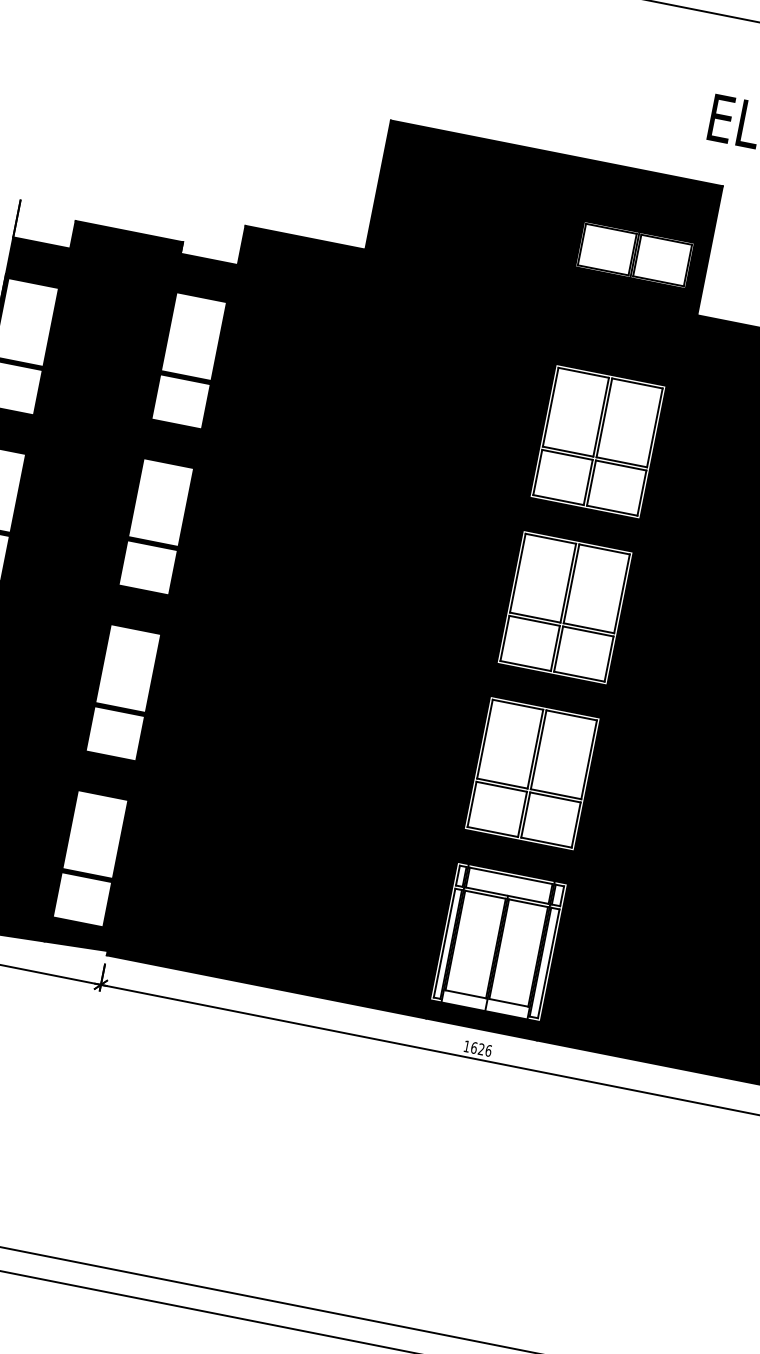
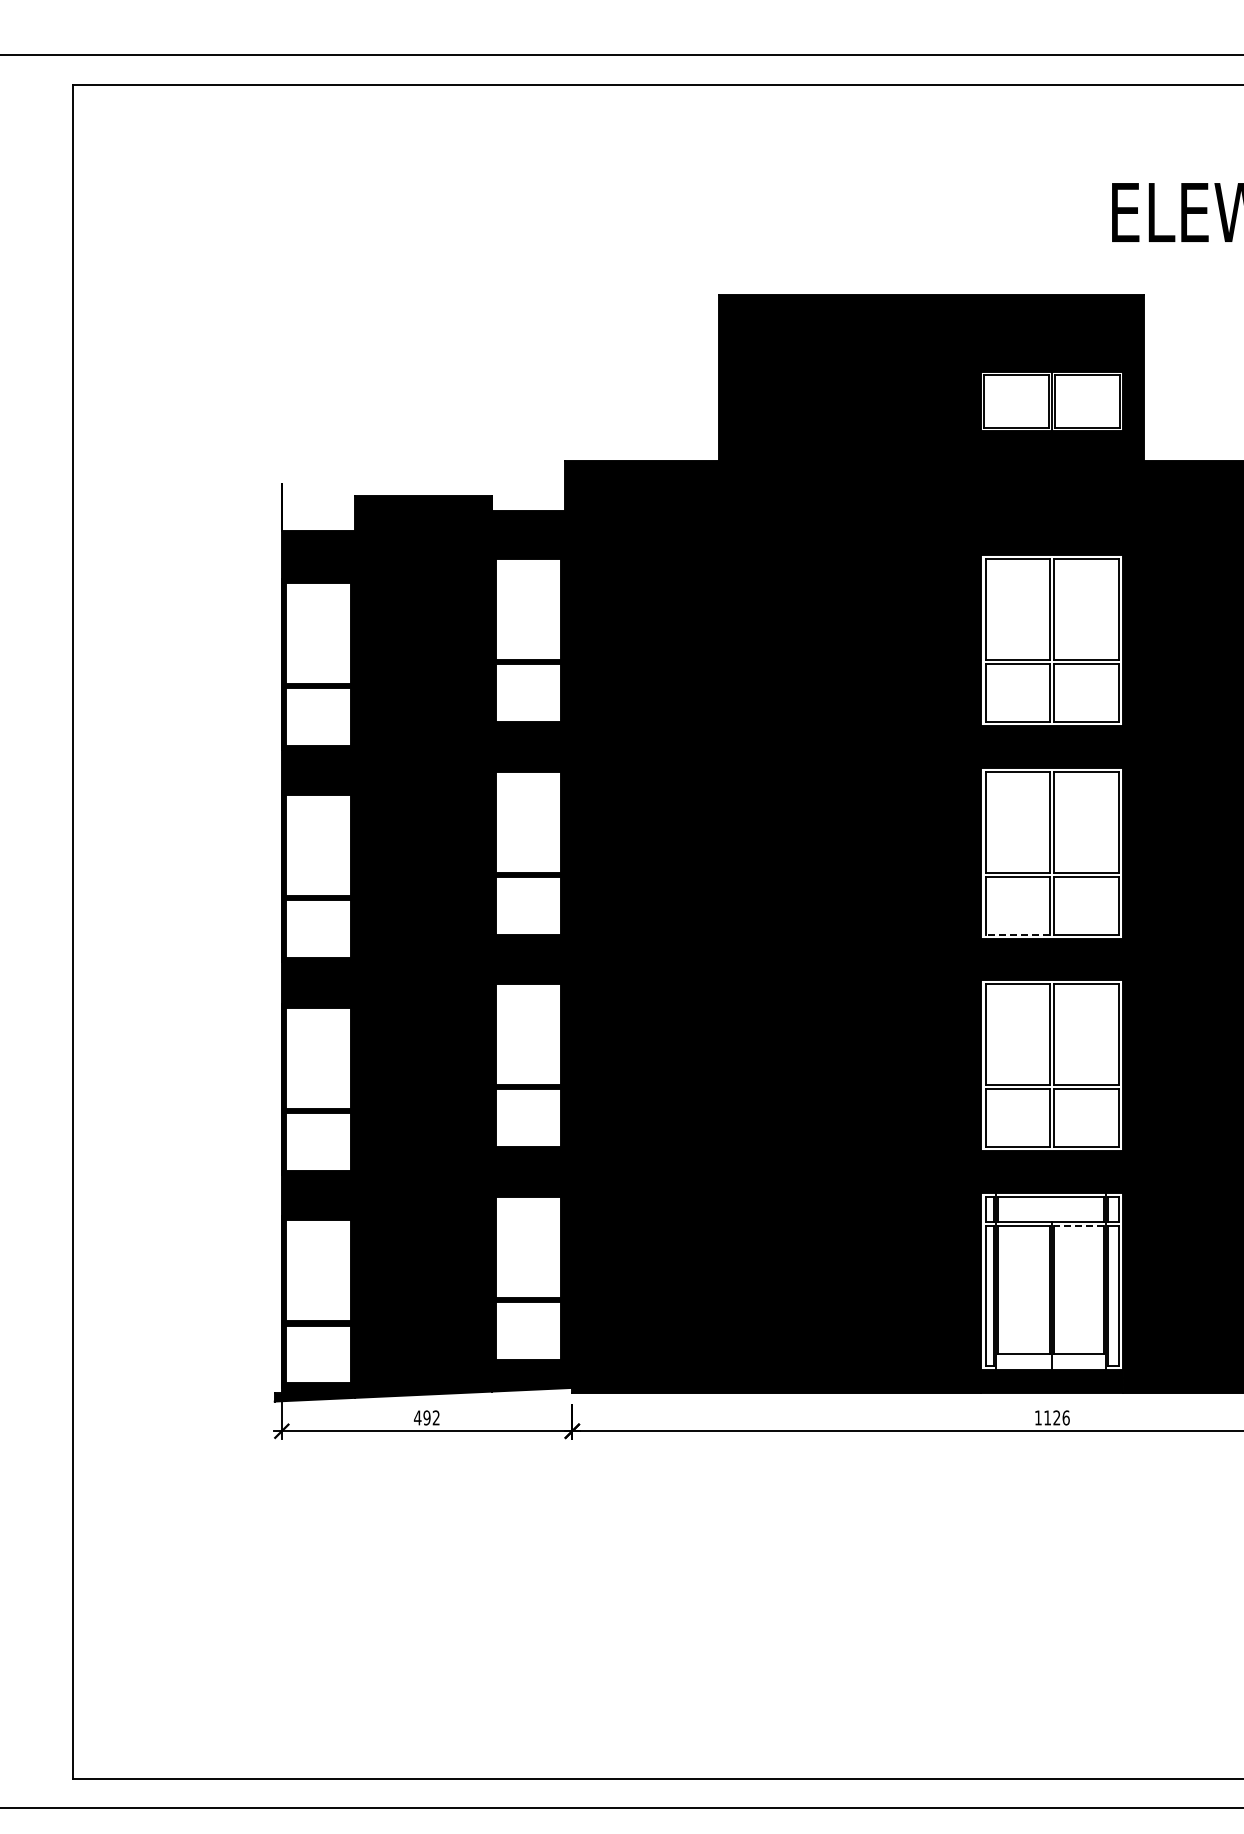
line: (525, 665) -> (1017, 934), solid -> dashed
line: (528, 903) -> (1079, 1226), solid -> dashed
text: (474, 1047) -> (1047, 1417), 1626 -> 1126

